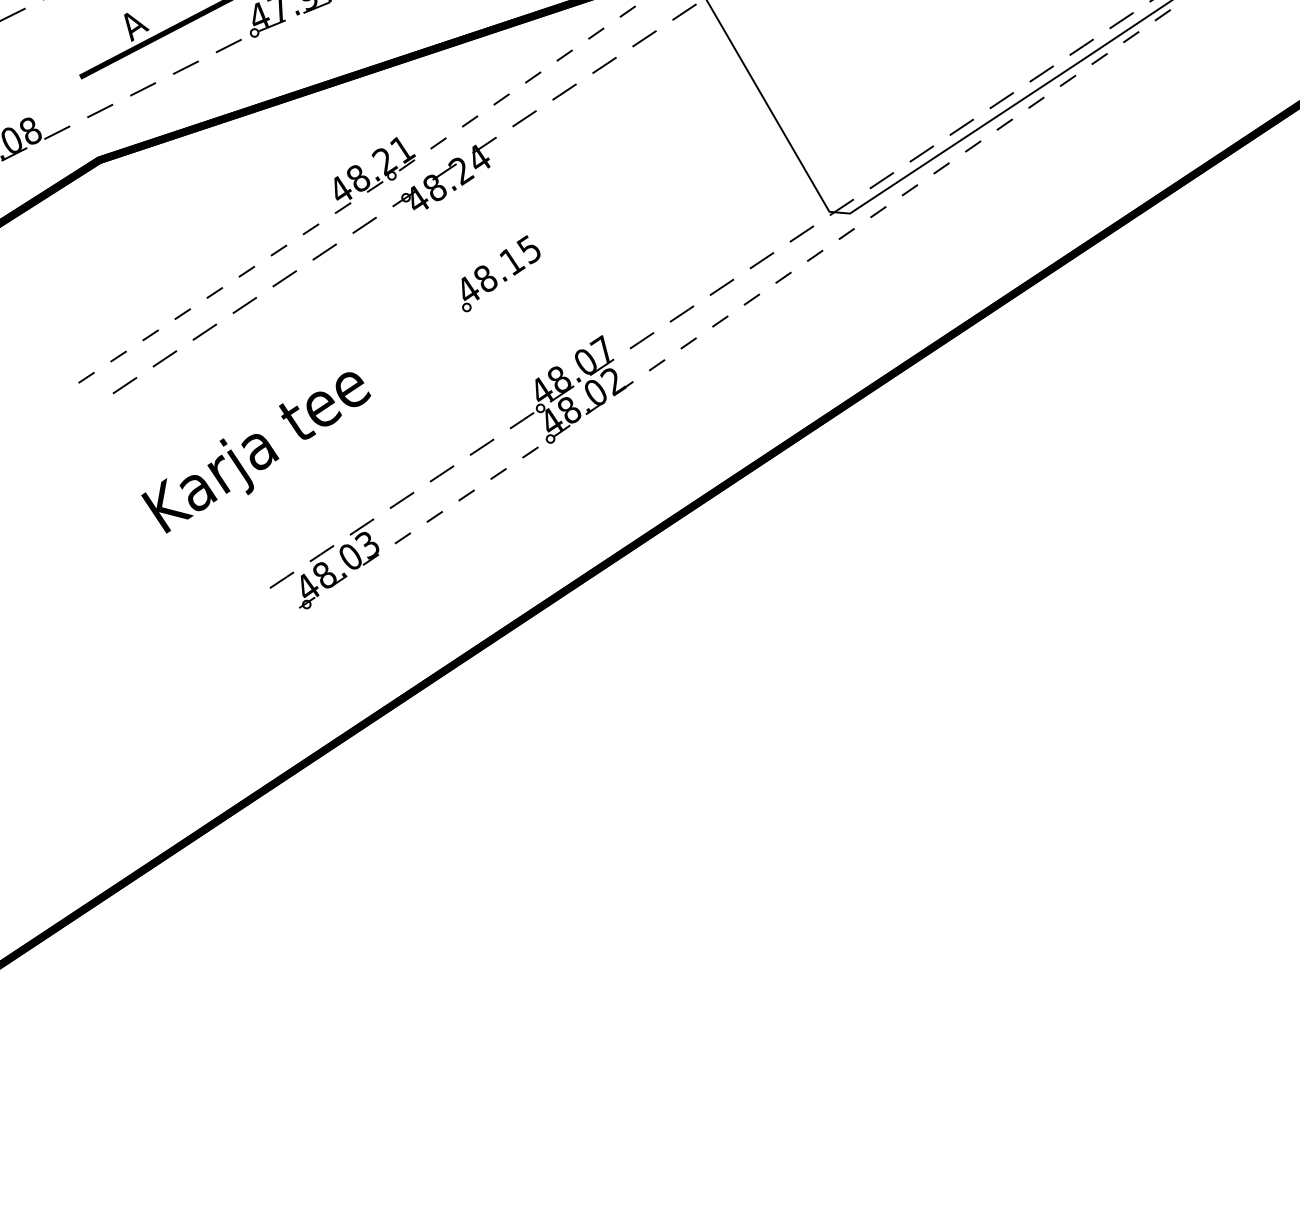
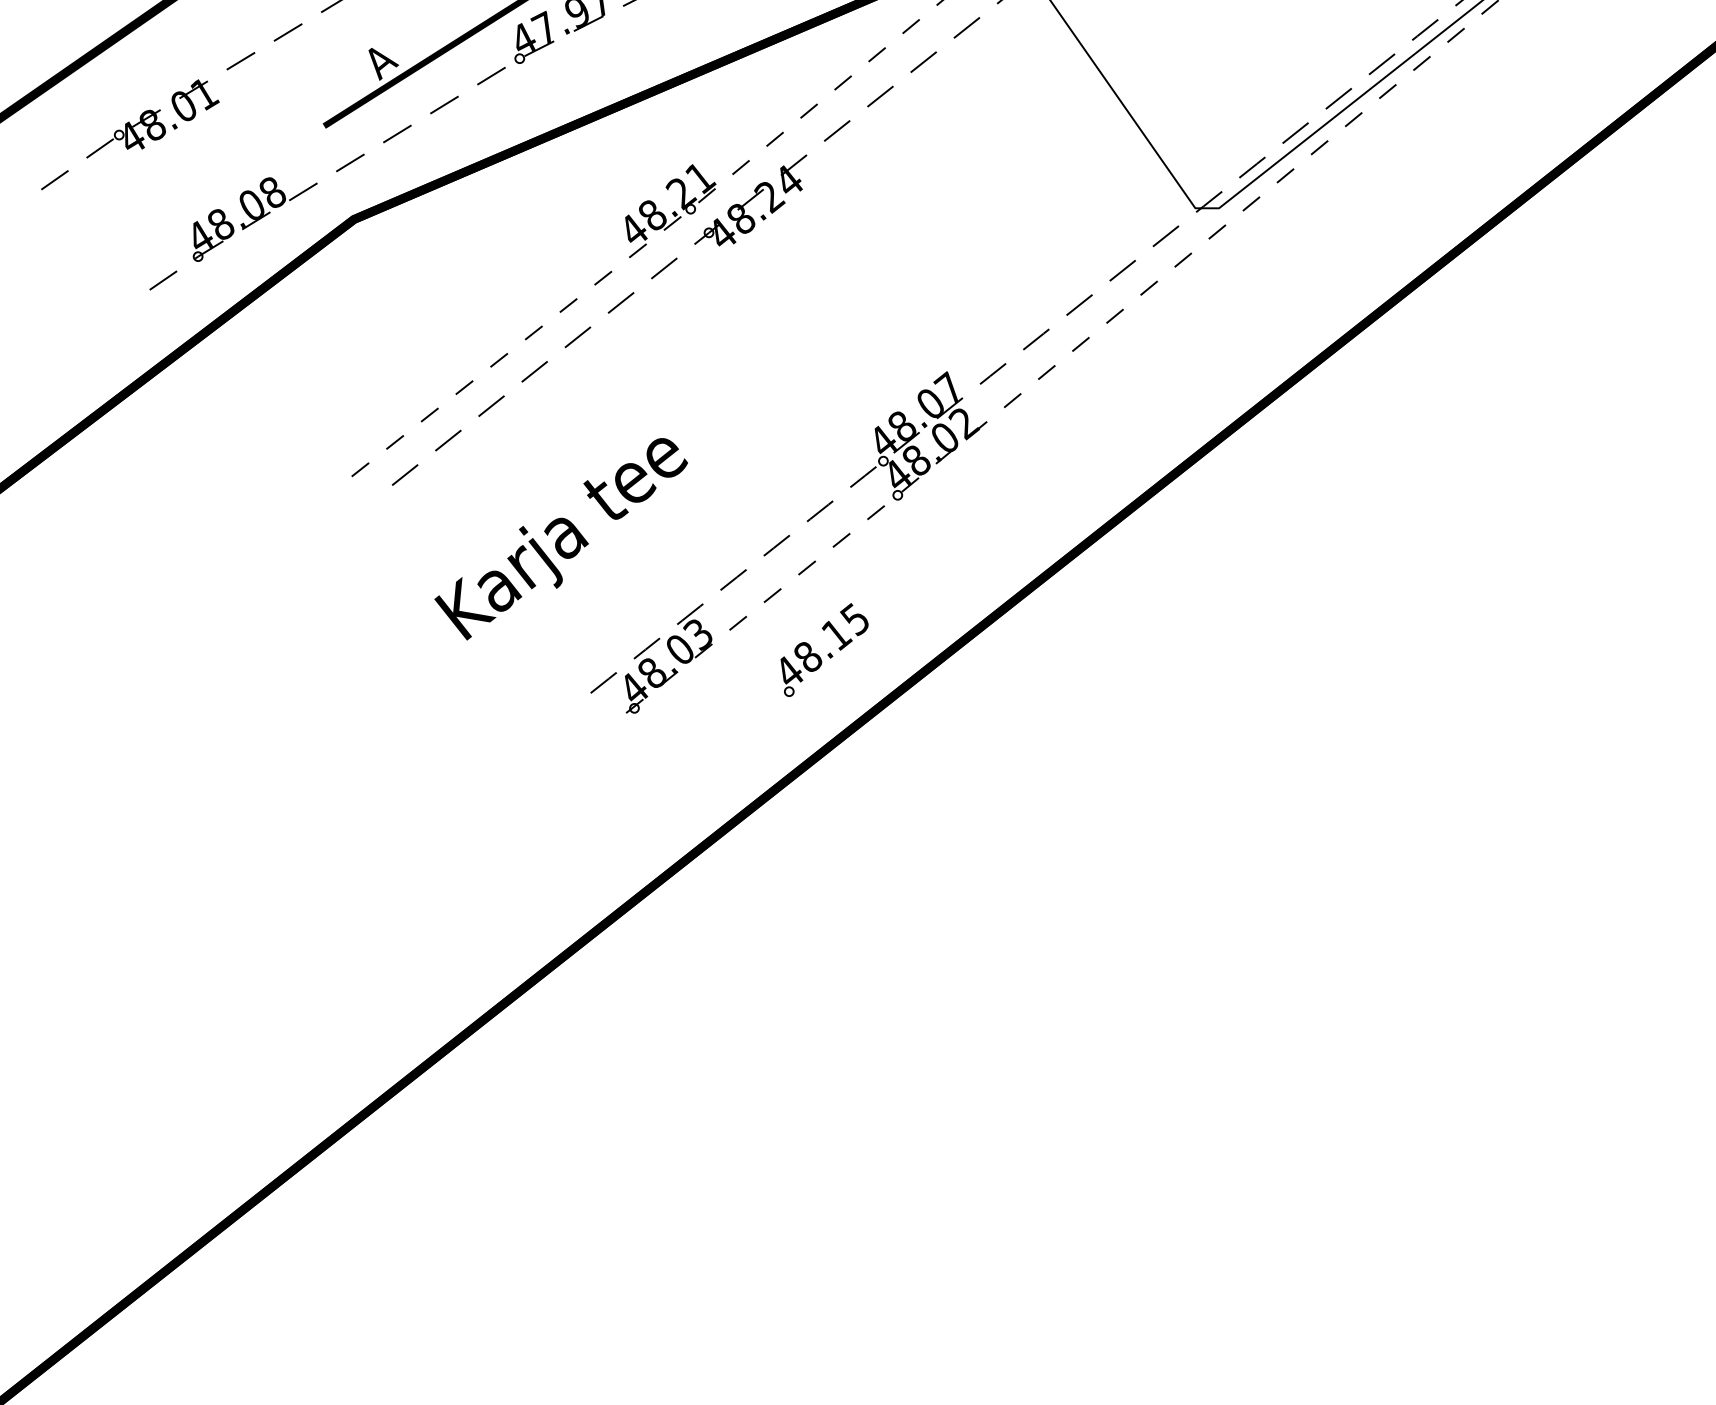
part: (500, 273) -> (824, 649), moved

